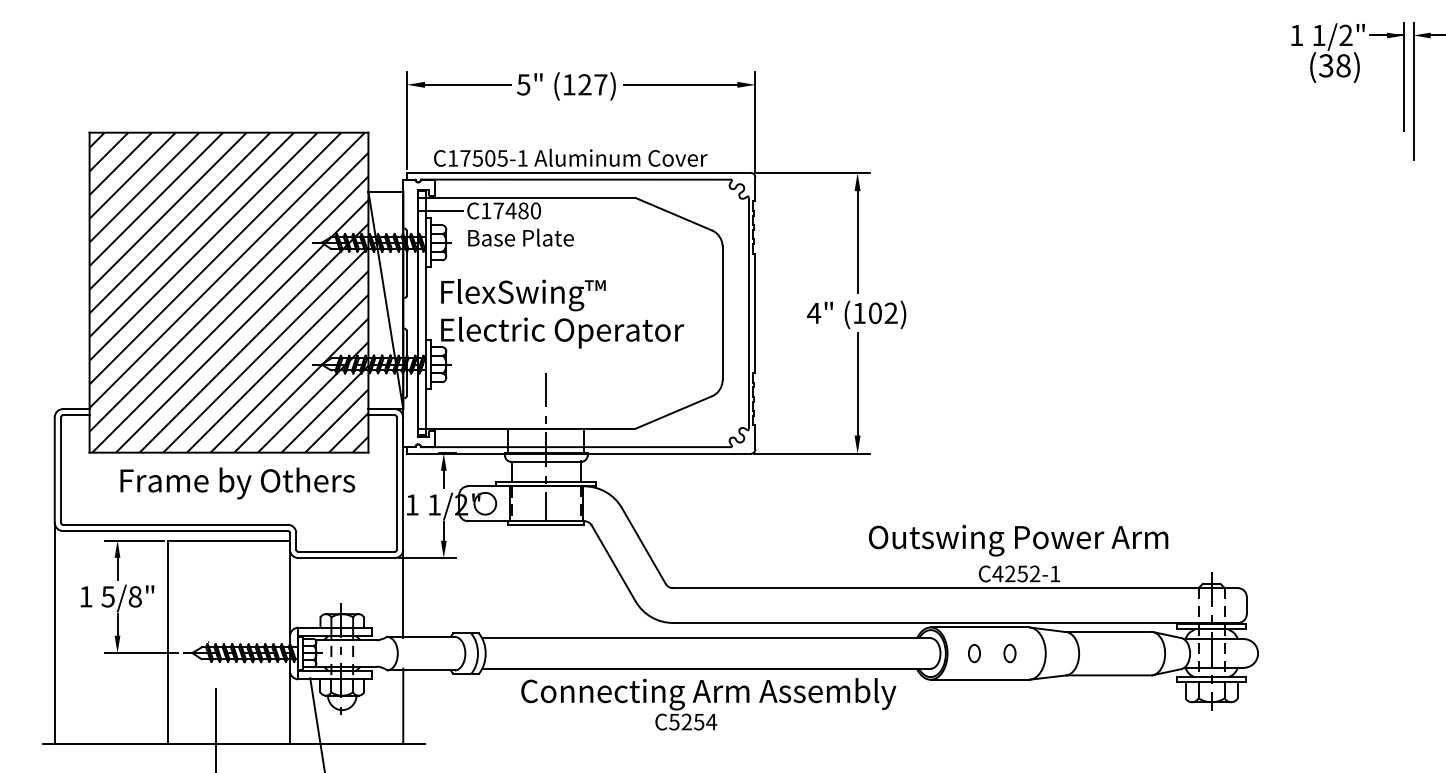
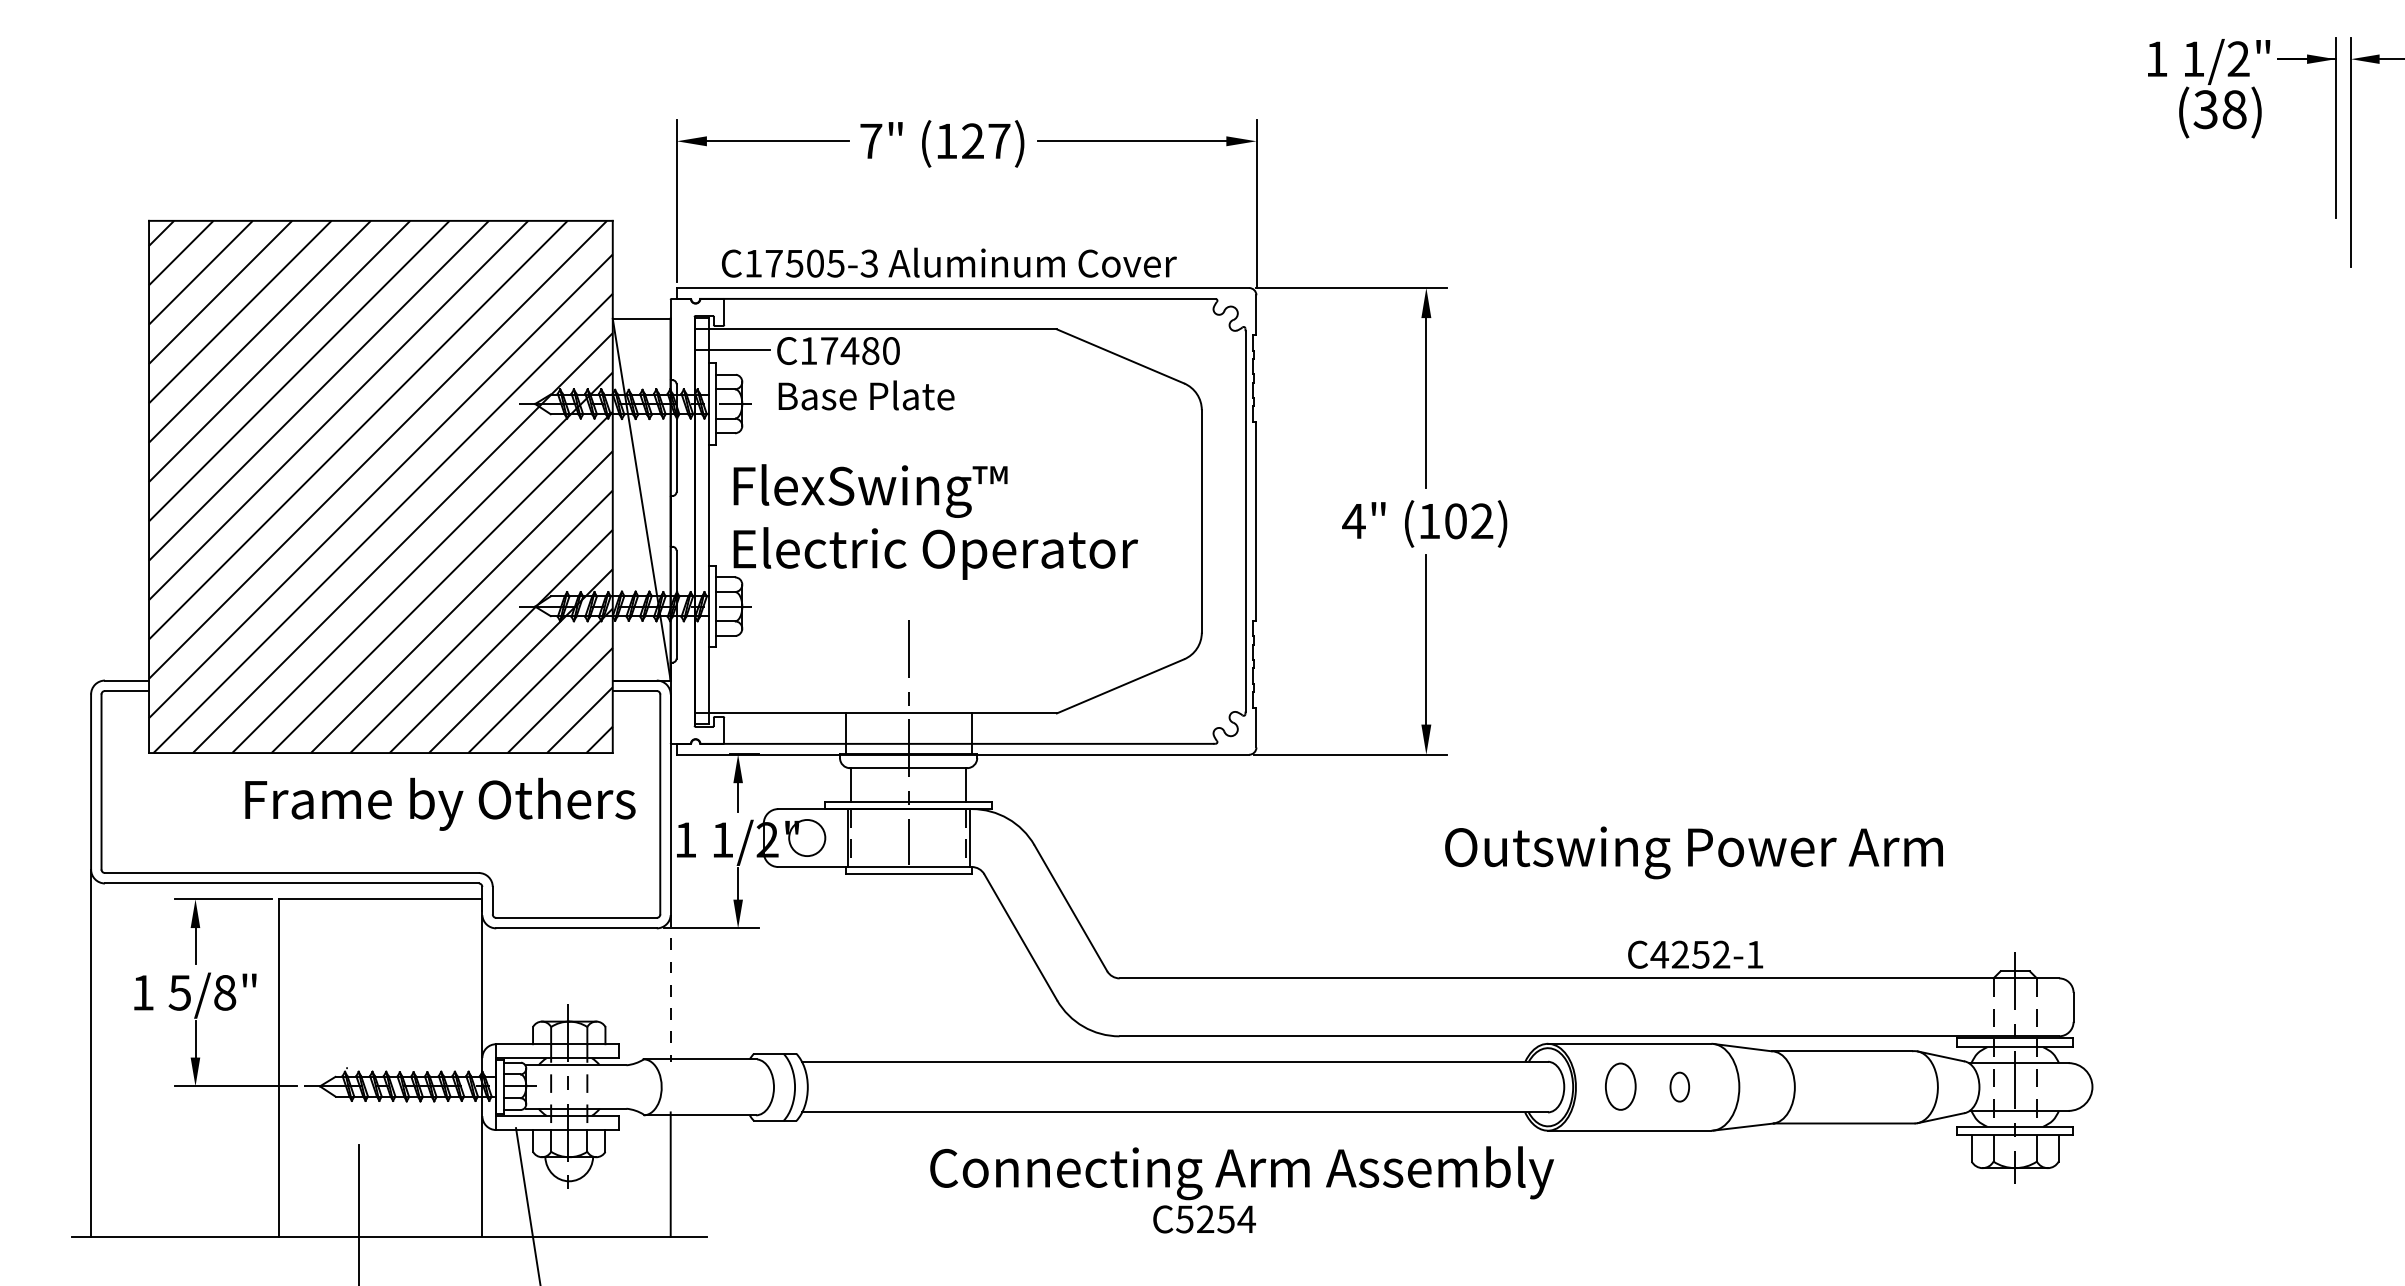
text: (523, 84) -> (870, 140), 5" -> 7"
text: (522, 158) -> (869, 263), C17505-1 -> C17505-3
text: (237, 483) -> (439, 804), moved
text: (1018, 540) -> (1693, 852), moved
line: (403, 594) -> (671, 988), solid -> dashed
part: (974, 653) -> (1620, 1087), size x1.6
text: (708, 704) -> (1241, 1190), moved

